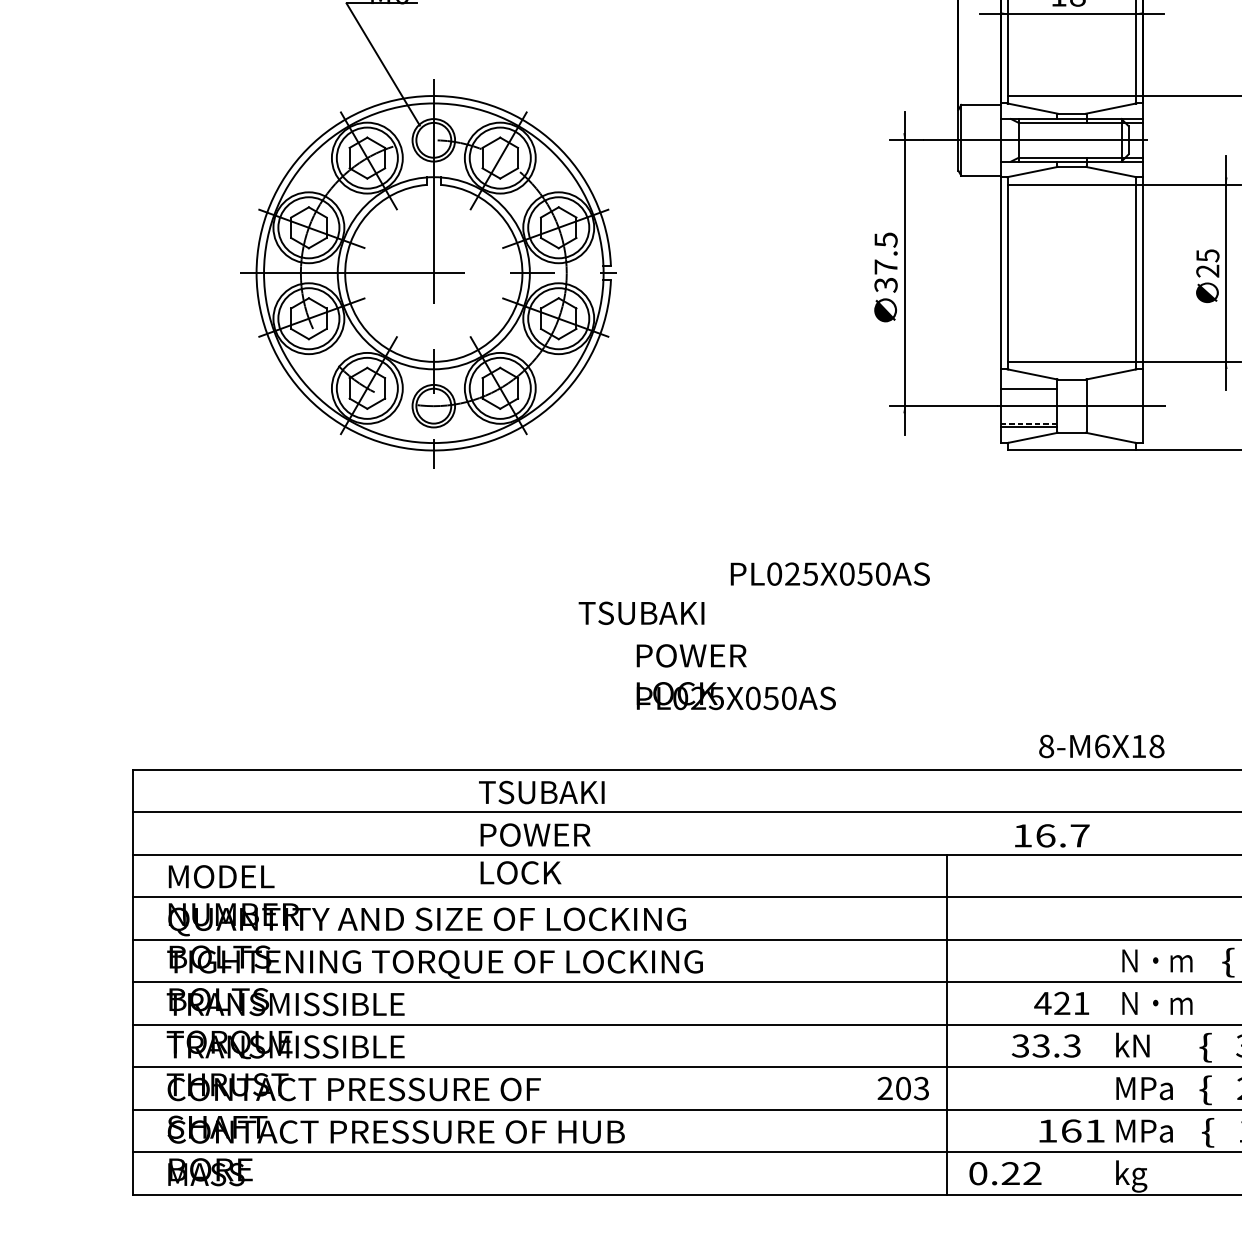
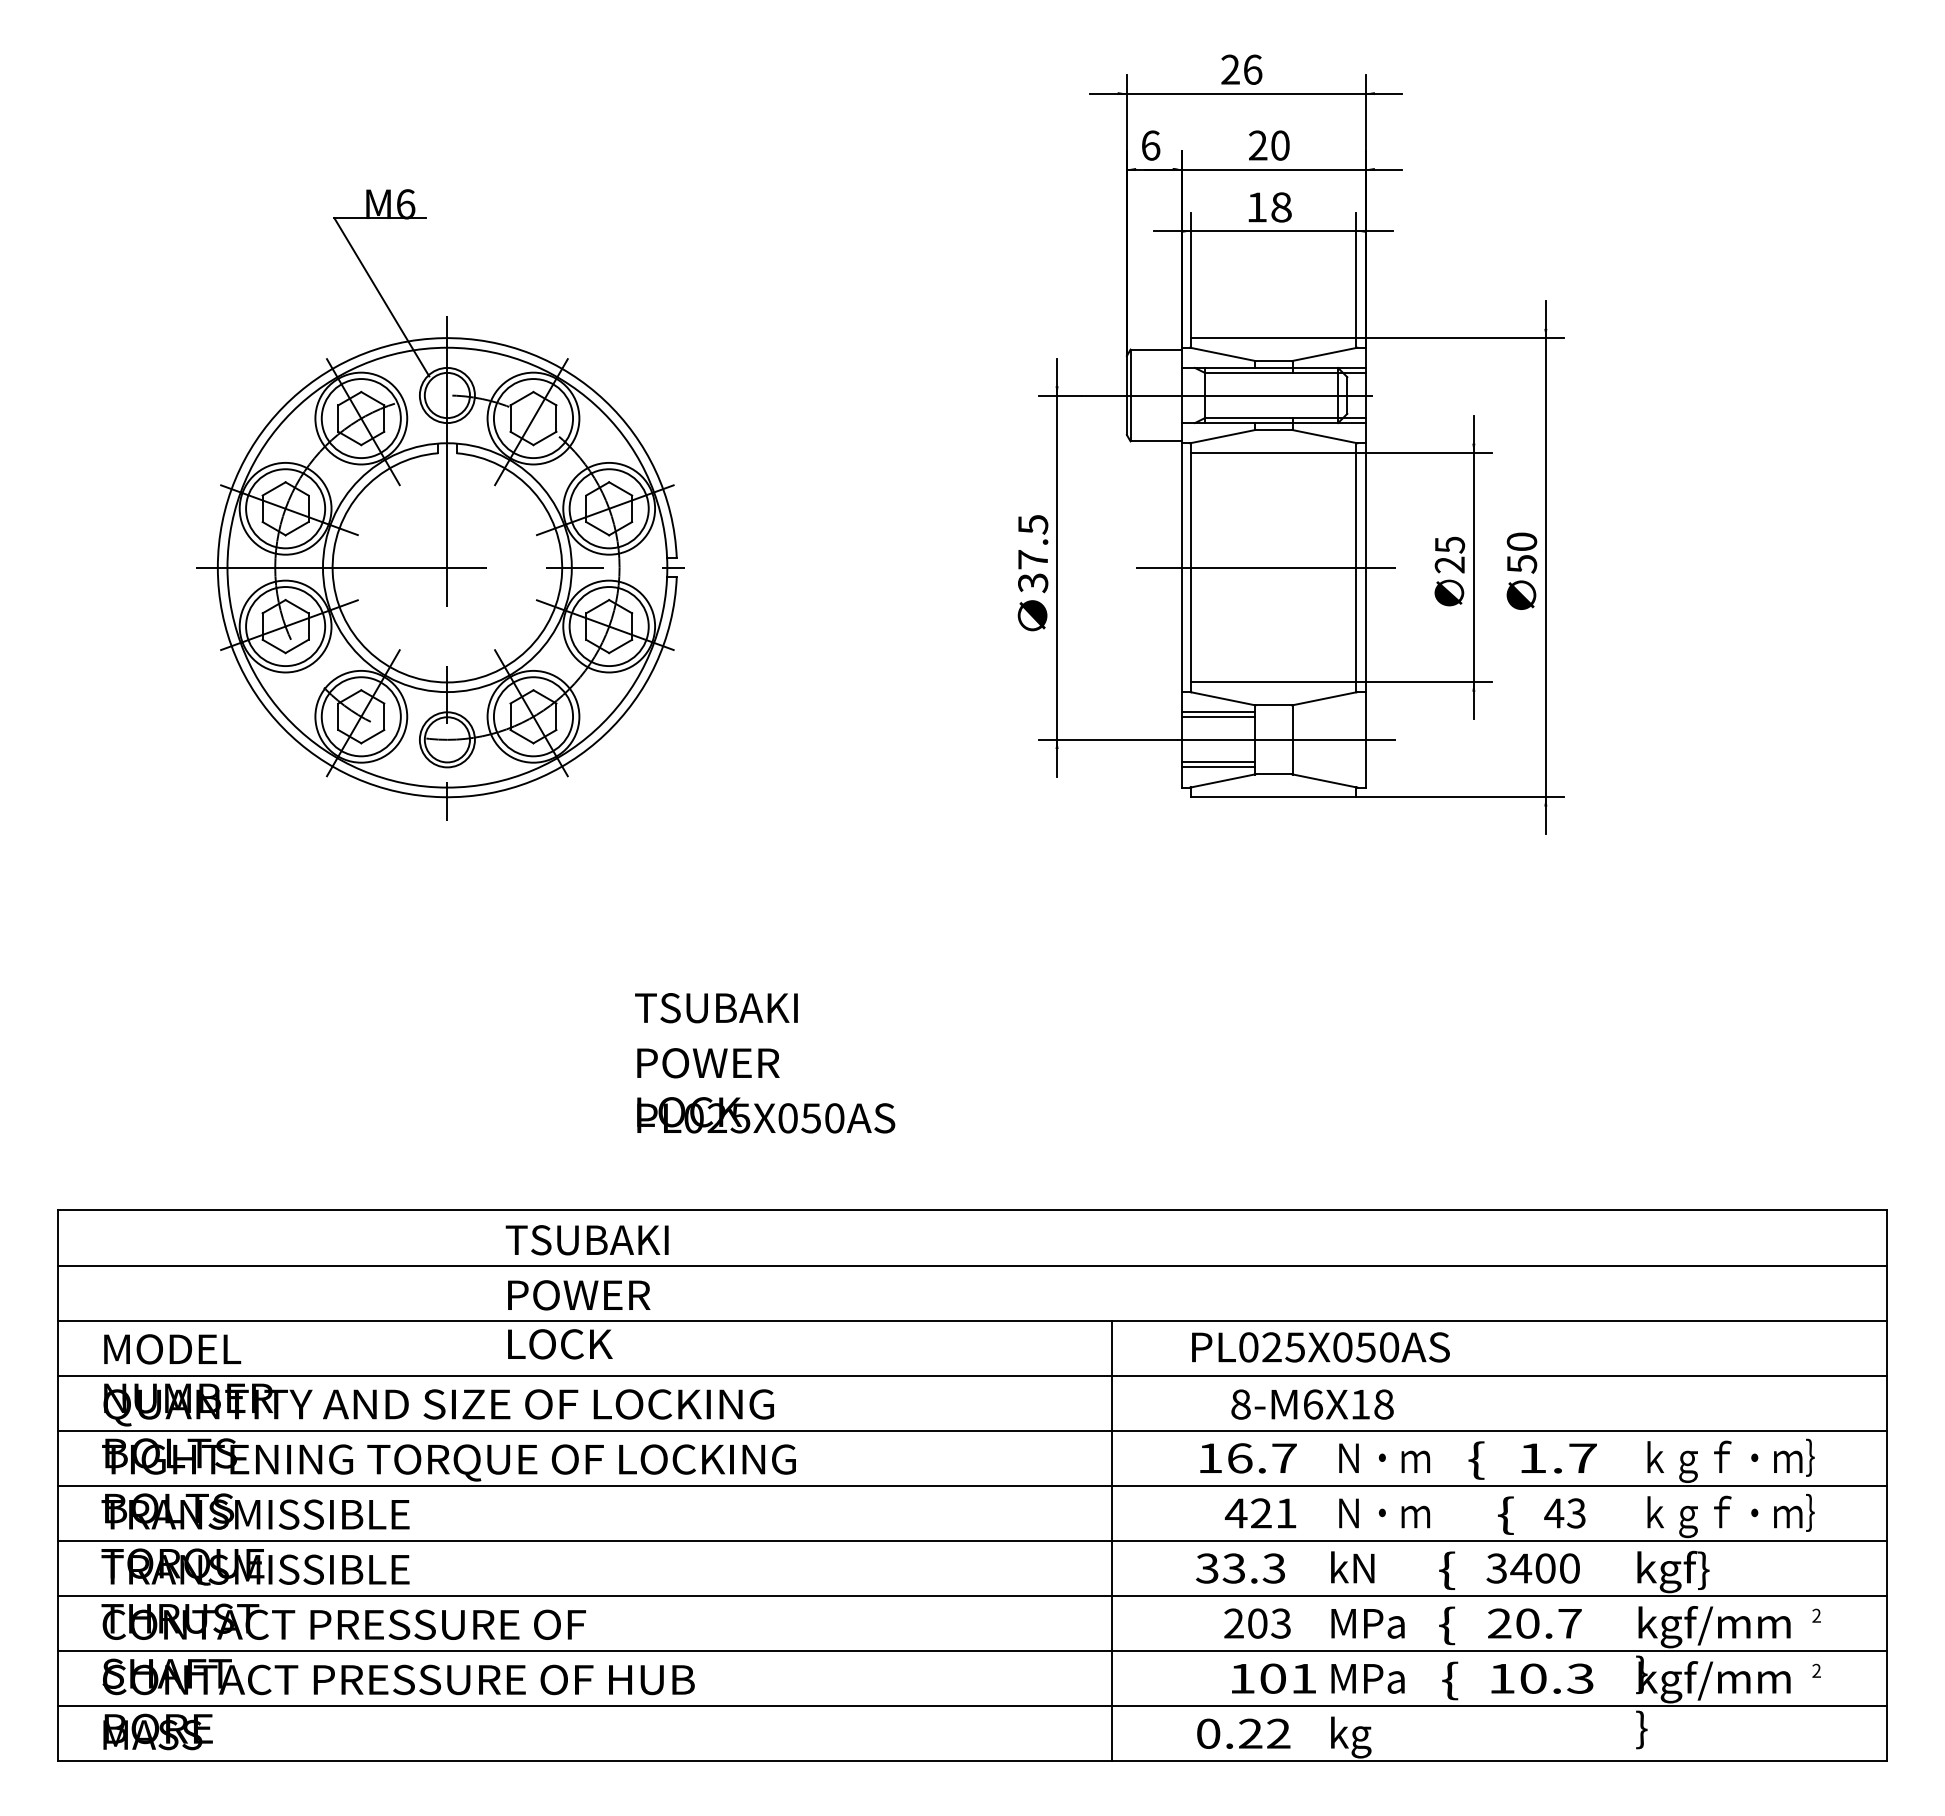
line: (1066, 273) -> (1266, 567), added
line: (1029, 385) -> (1218, 712), added
line: (1028, 423) -> (1217, 762), dashed -> solid
text: (829, 574) -> (1320, 1347), moved
text: (736, 676) -> (766, 1090), moved
text: (1101, 746) -> (1312, 1404), moved
text: (1052, 835) -> (1248, 1458), moved
text: (903, 1088) -> (1257, 1623), moved
text: (1071, 1130) -> (1273, 1678), 161 -> 101
text: (1005, 1173) -> (1243, 1733), moved

